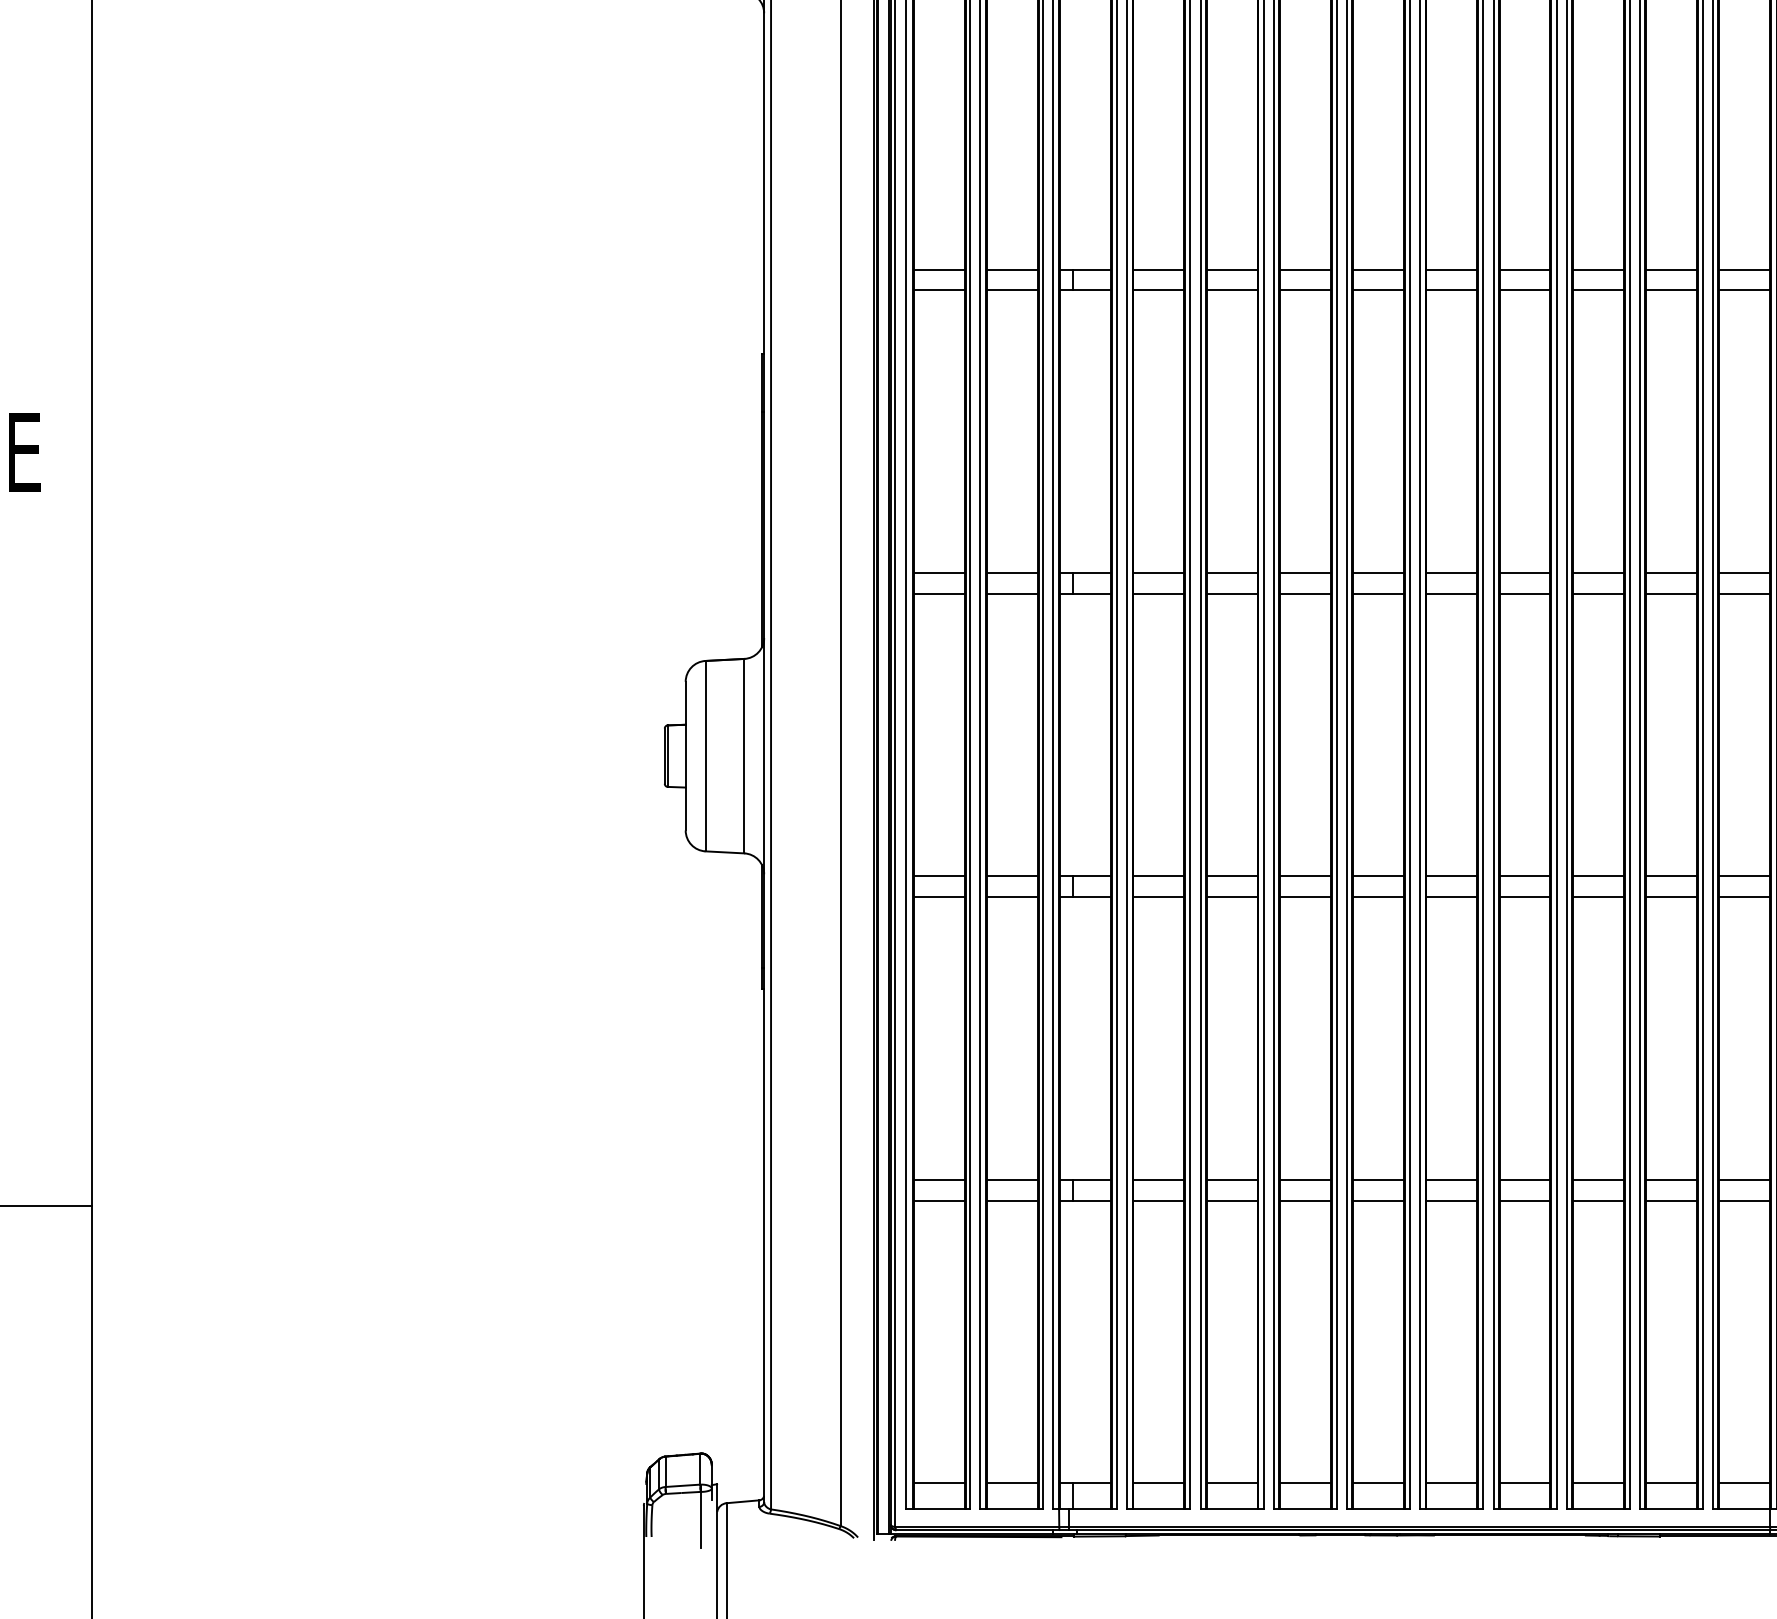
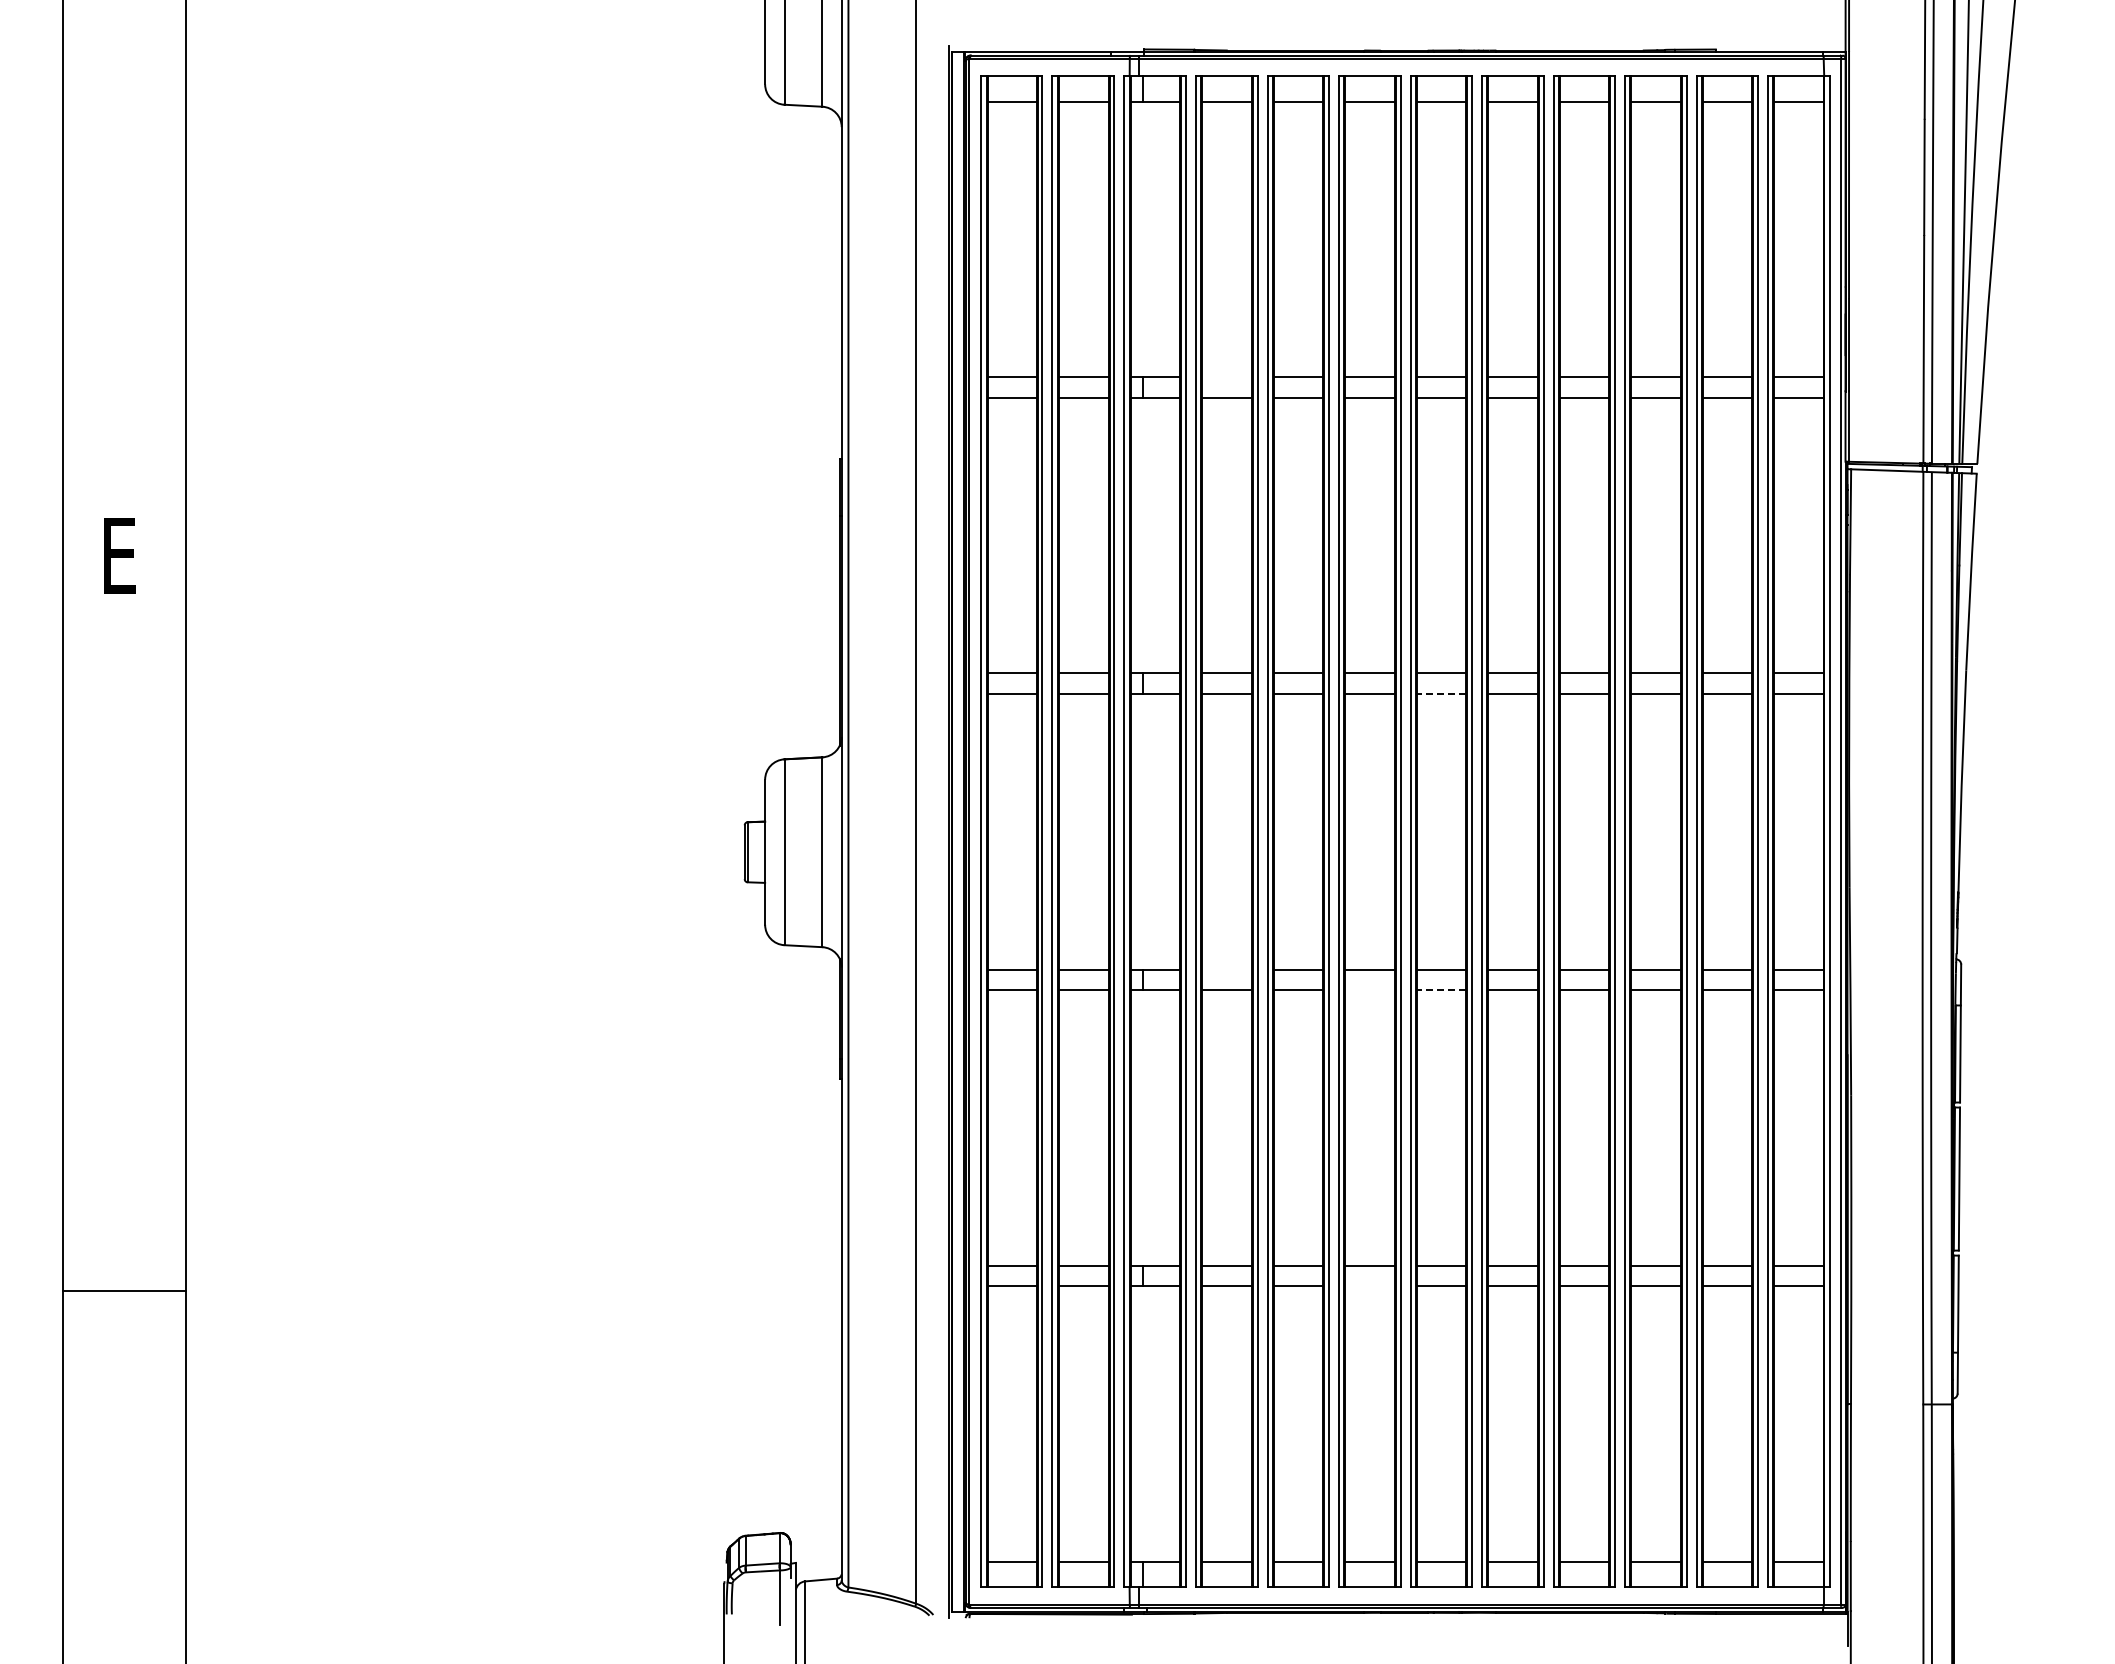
line: (1158, 269) -> (1226, 377), removed
line: (1378, 593) -> (1441, 693), solid -> dashed
line: (1158, 876) -> (1226, 969), removed
line: (1304, 897) -> (1369, 990), removed
line: (1378, 897) -> (1441, 990), solid -> dashed
line: (1304, 1201) -> (1369, 1286), removed

